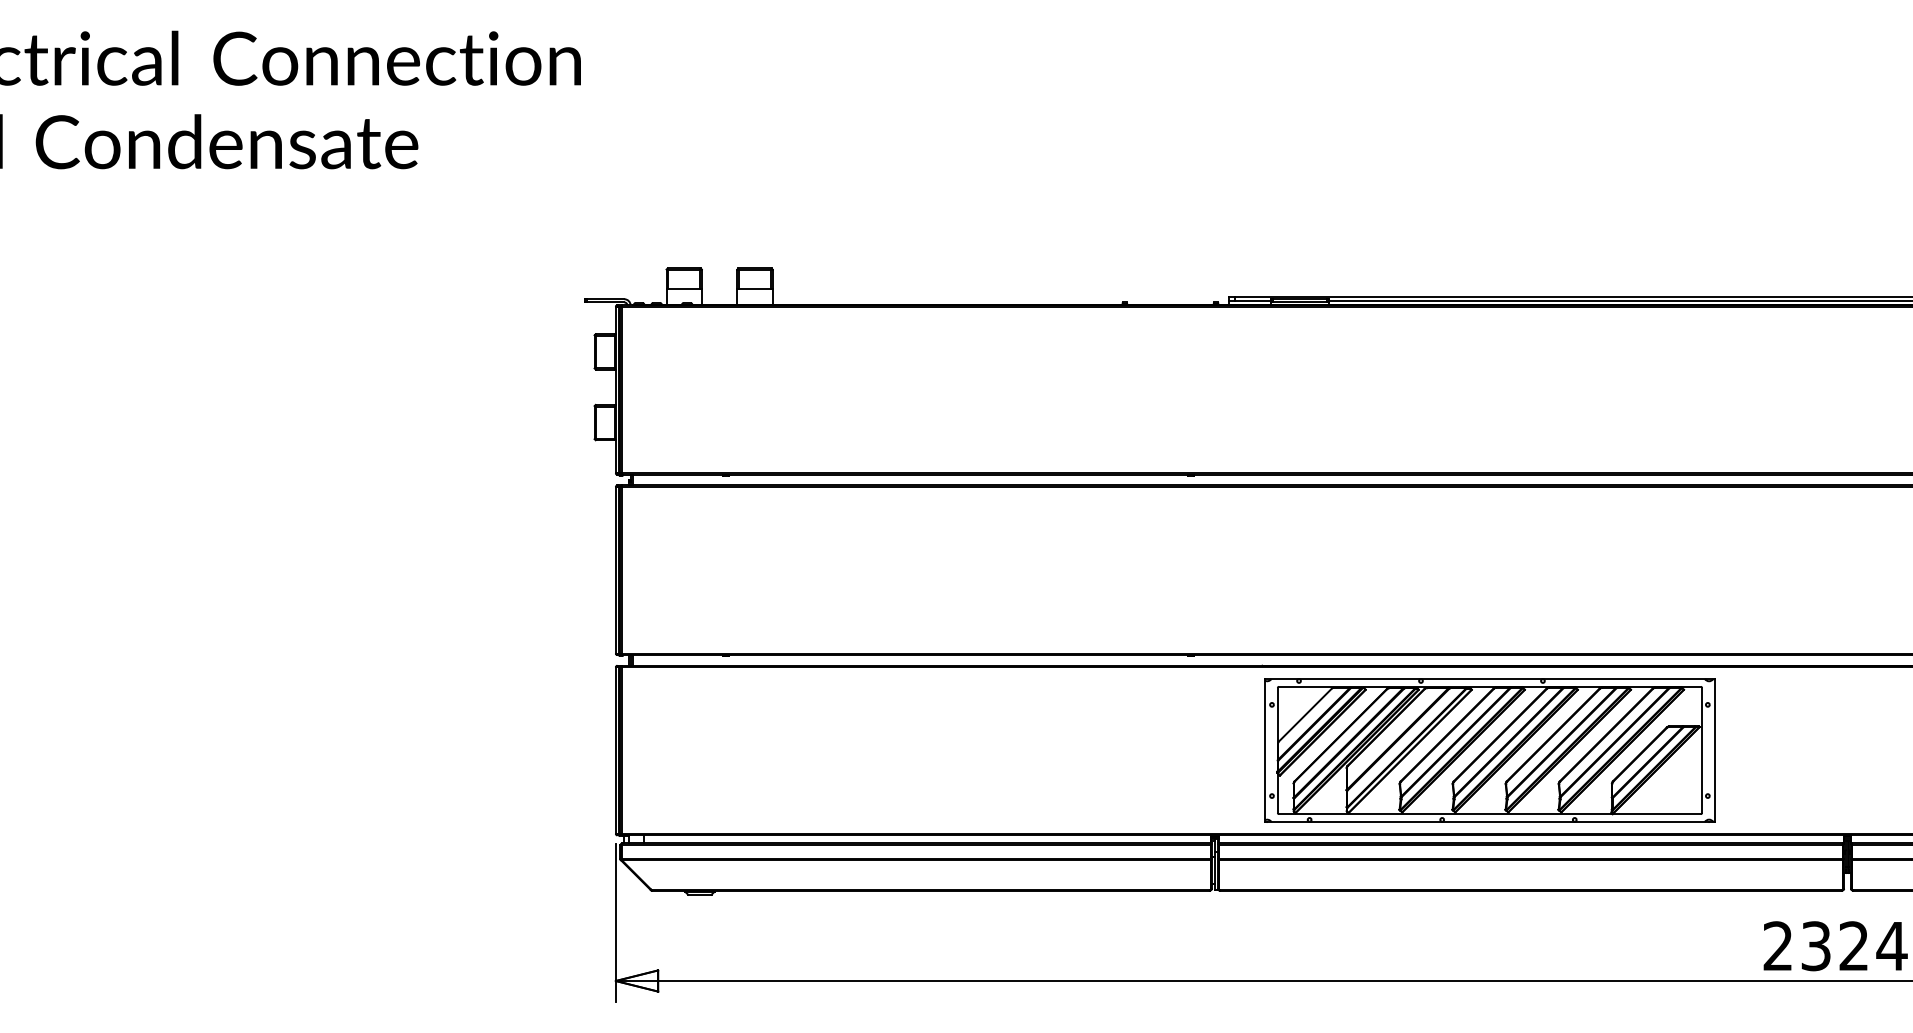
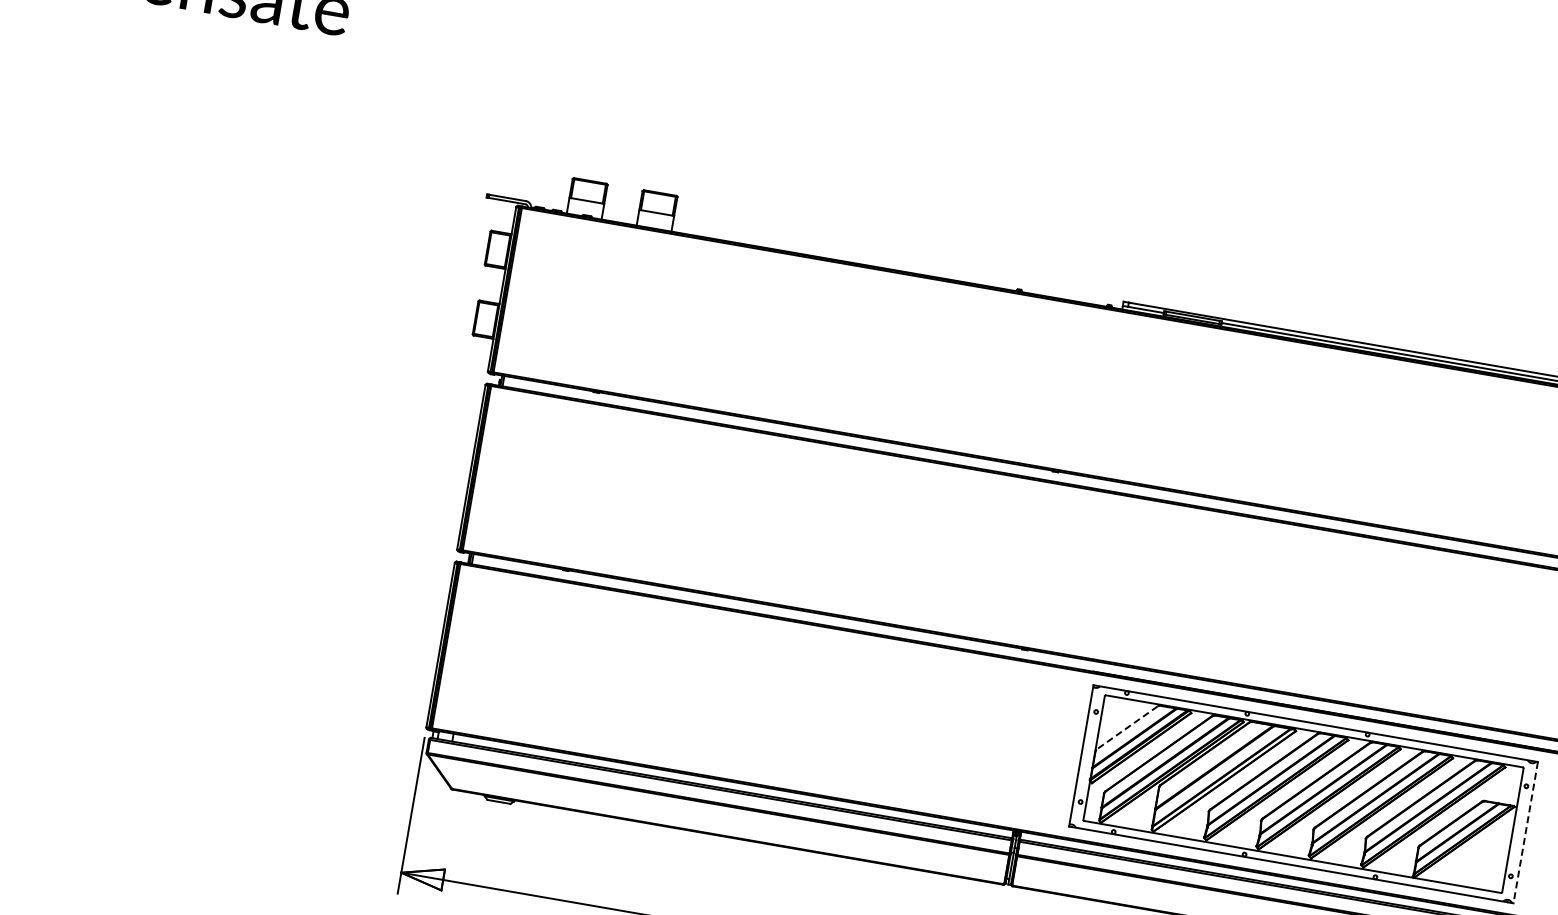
line: (1304, 715) -> (1126, 728), solid -> dashed
line: (1715, 750) -> (1526, 832), solid -> dashed

